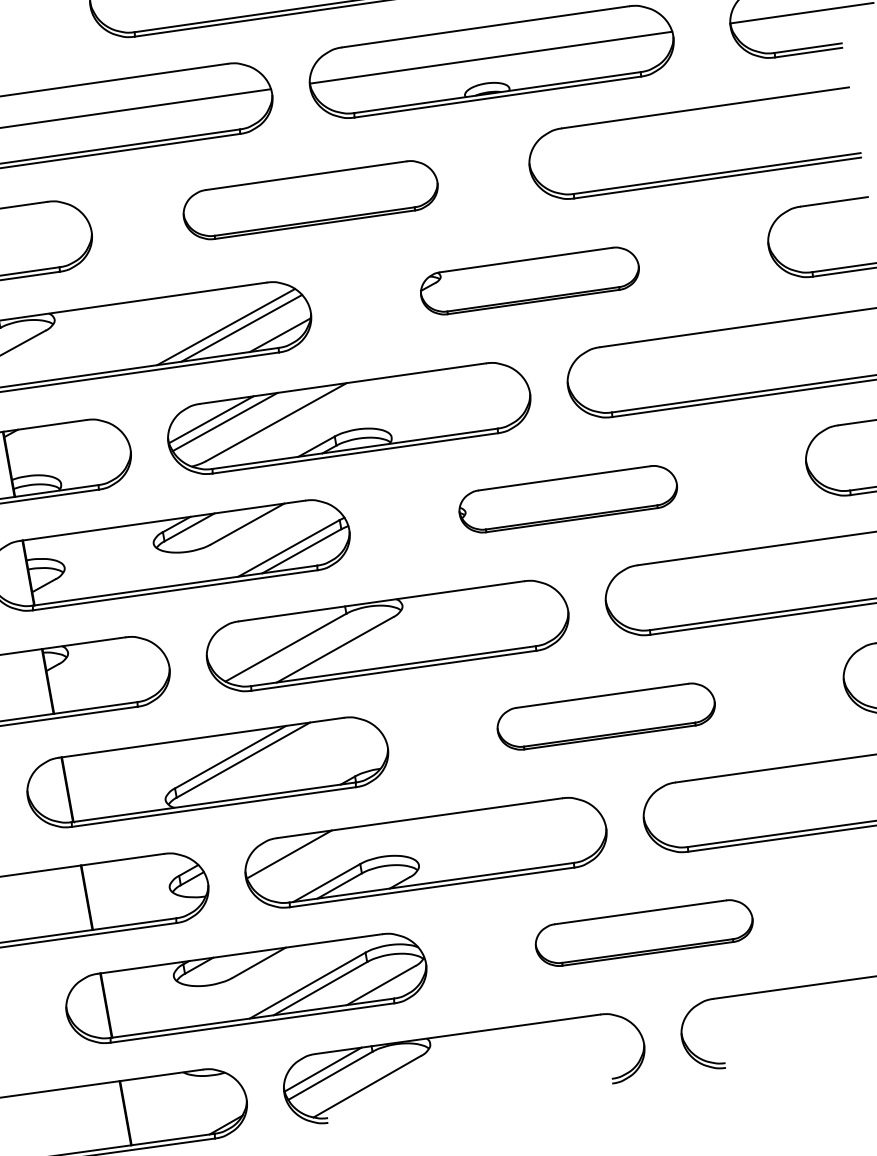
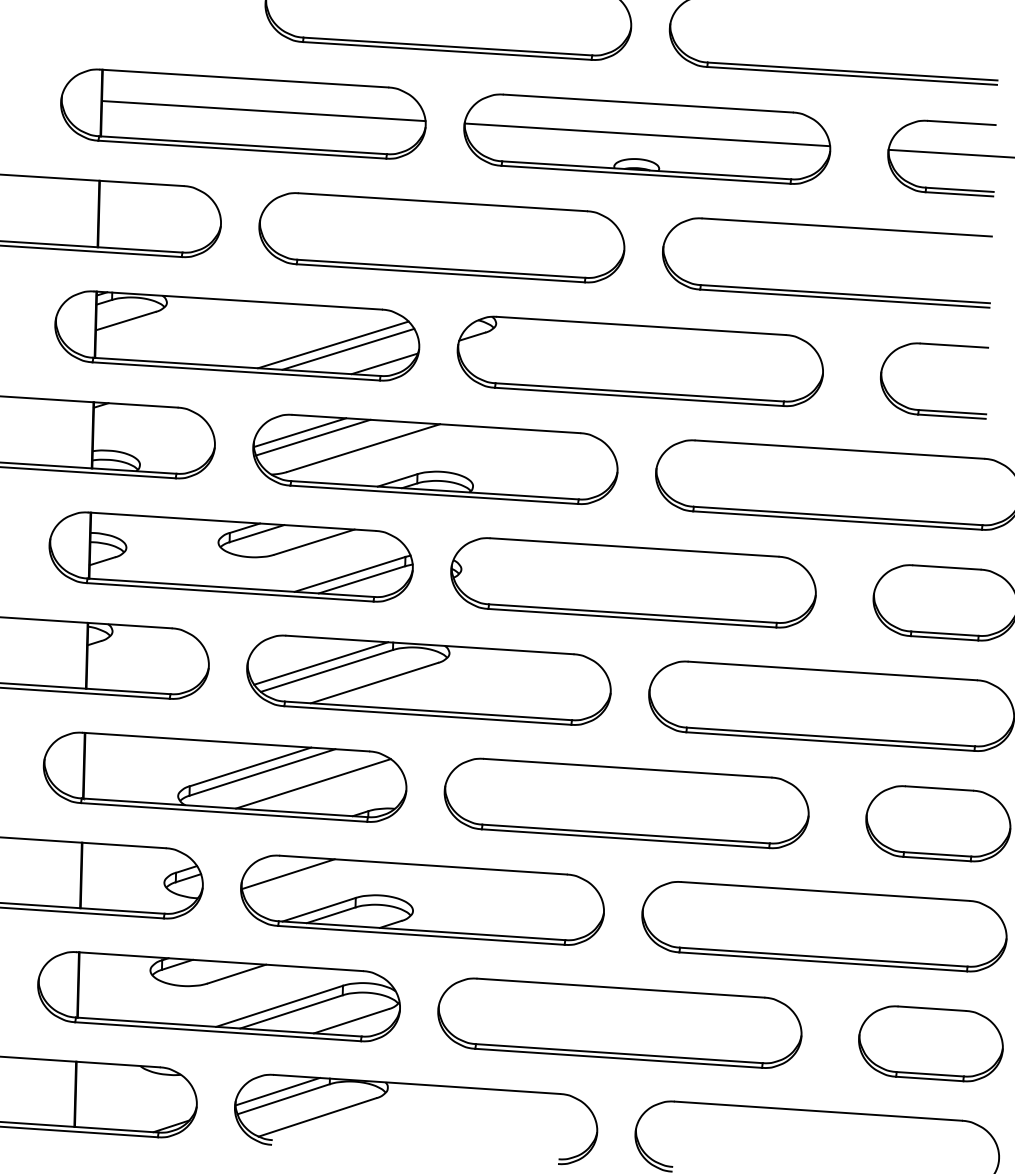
part: (310, 199) -> (441, 237), size x1.43
part: (529, 281) -> (639, 361), size x1.67
part: (568, 498) -> (633, 582), size x1.67
line: (279, 641) -> (321, 663), added
part: (606, 716) -> (626, 803), size x1.67
line: (295, 760) -> (313, 783), added
part: (643, 932) -> (619, 1022), size x1.67

